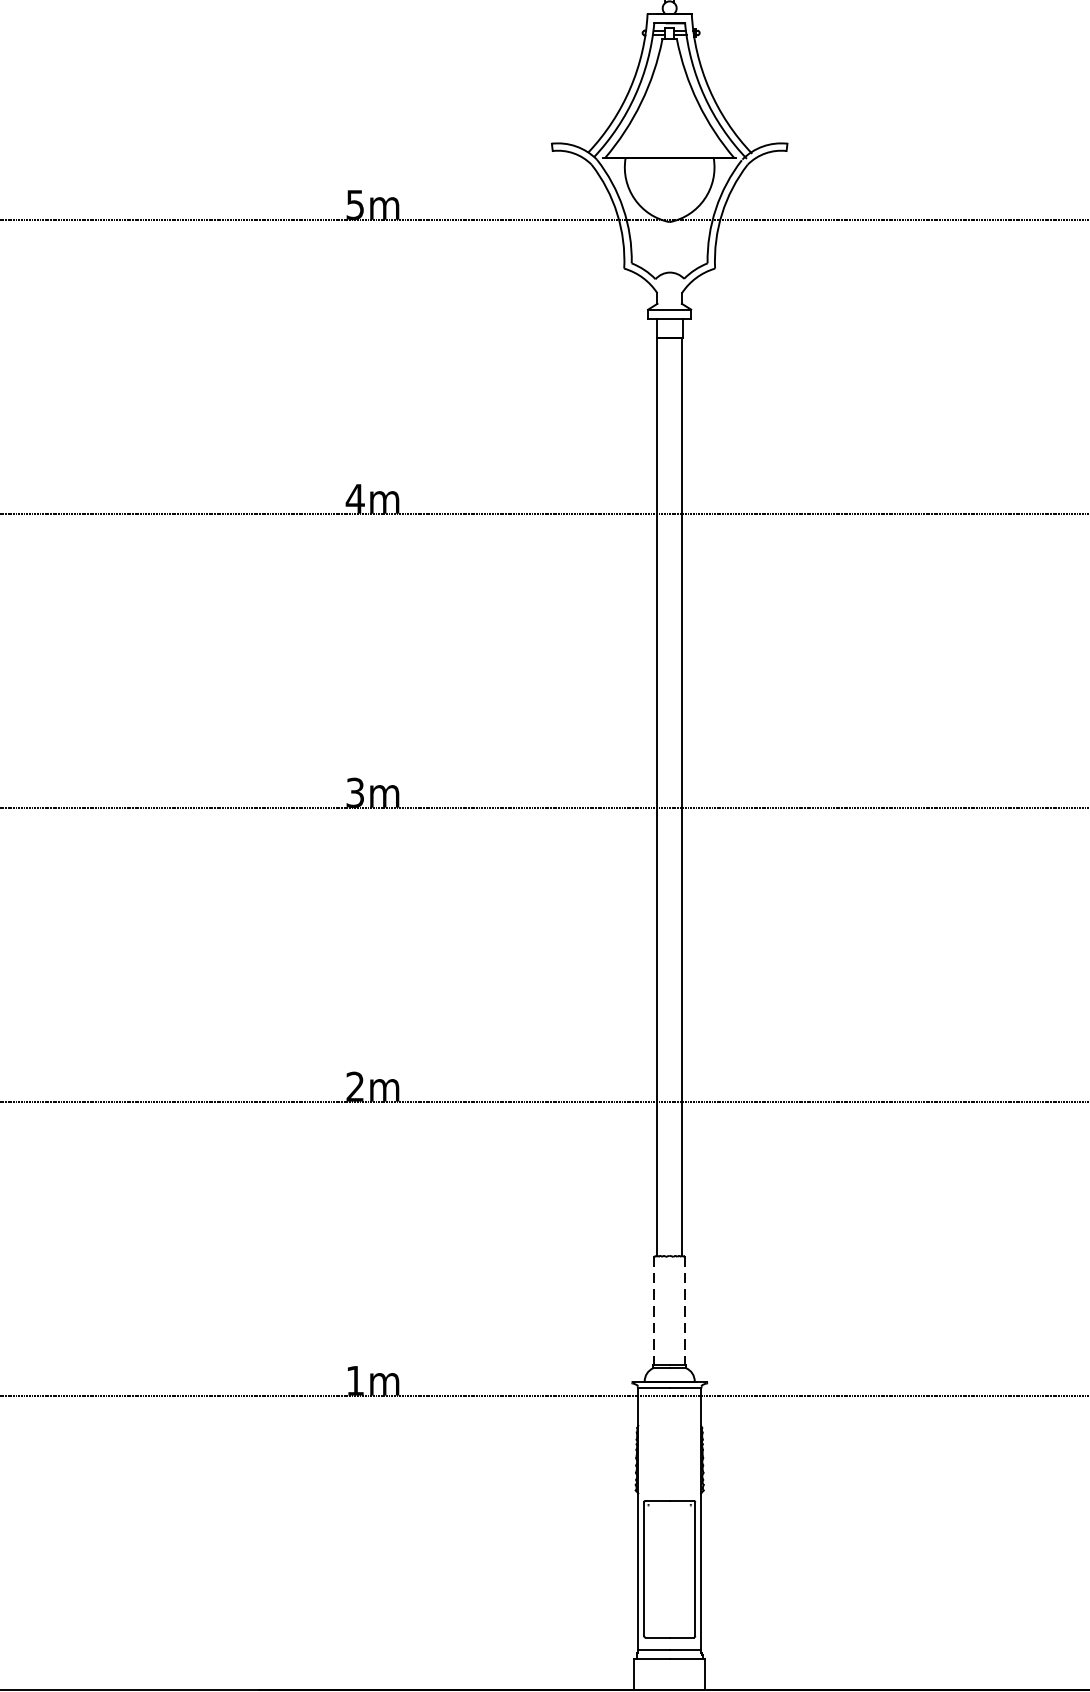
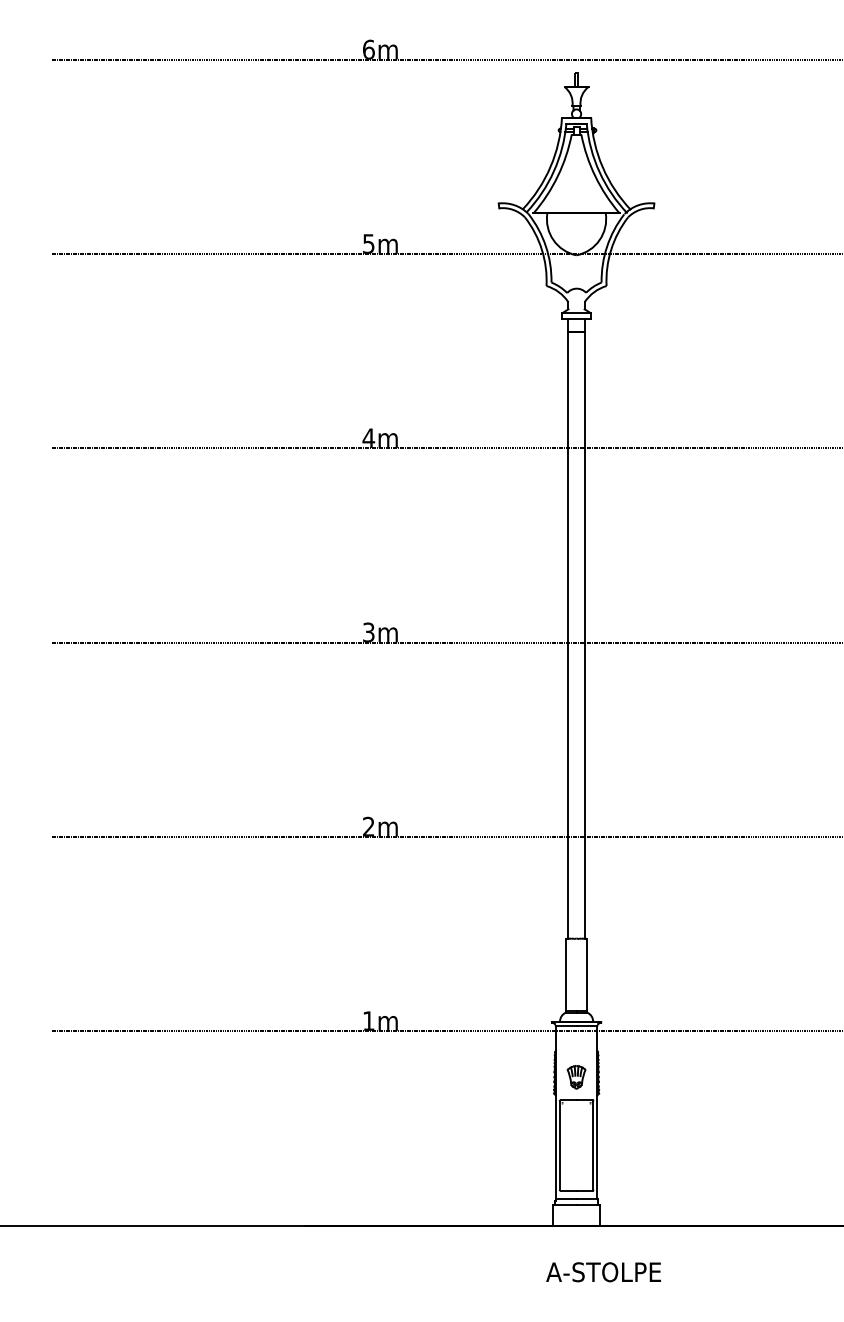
line: (654, 1311) -> (566, 975), dashed -> solid
line: (684, 1311) -> (586, 975), dashed -> solid
part: (669, 1466) -> (576, 1077), added

